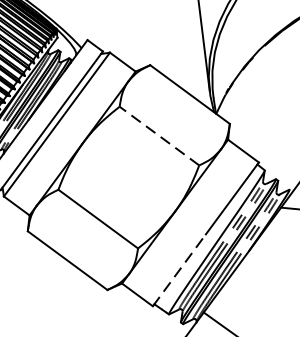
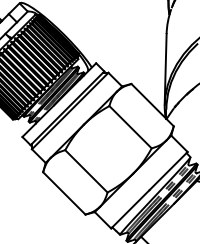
line: (159, 136) -> (130, 127), dashed -> solid
line: (179, 270) -> (130, 209), dashed -> solid

